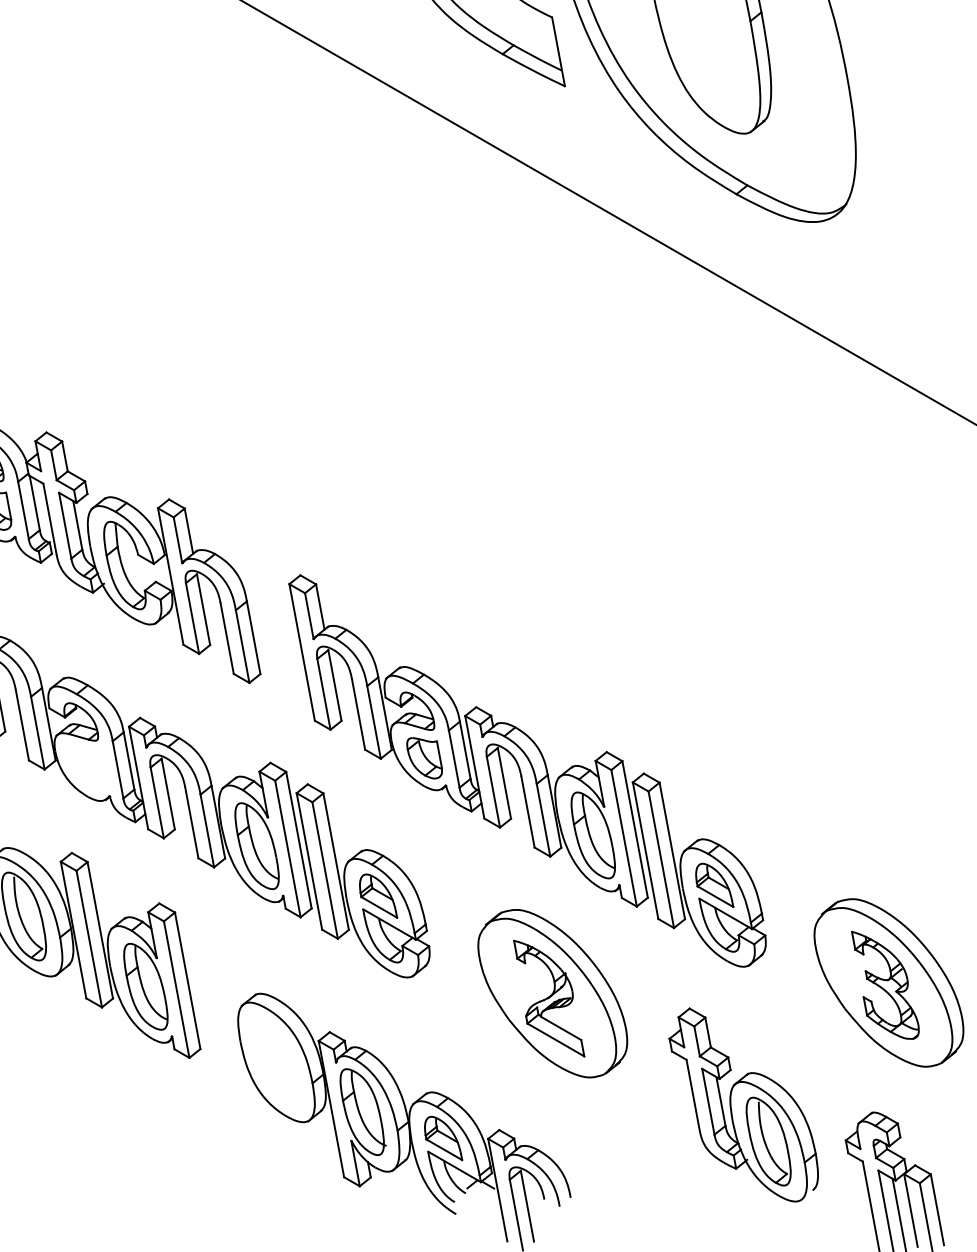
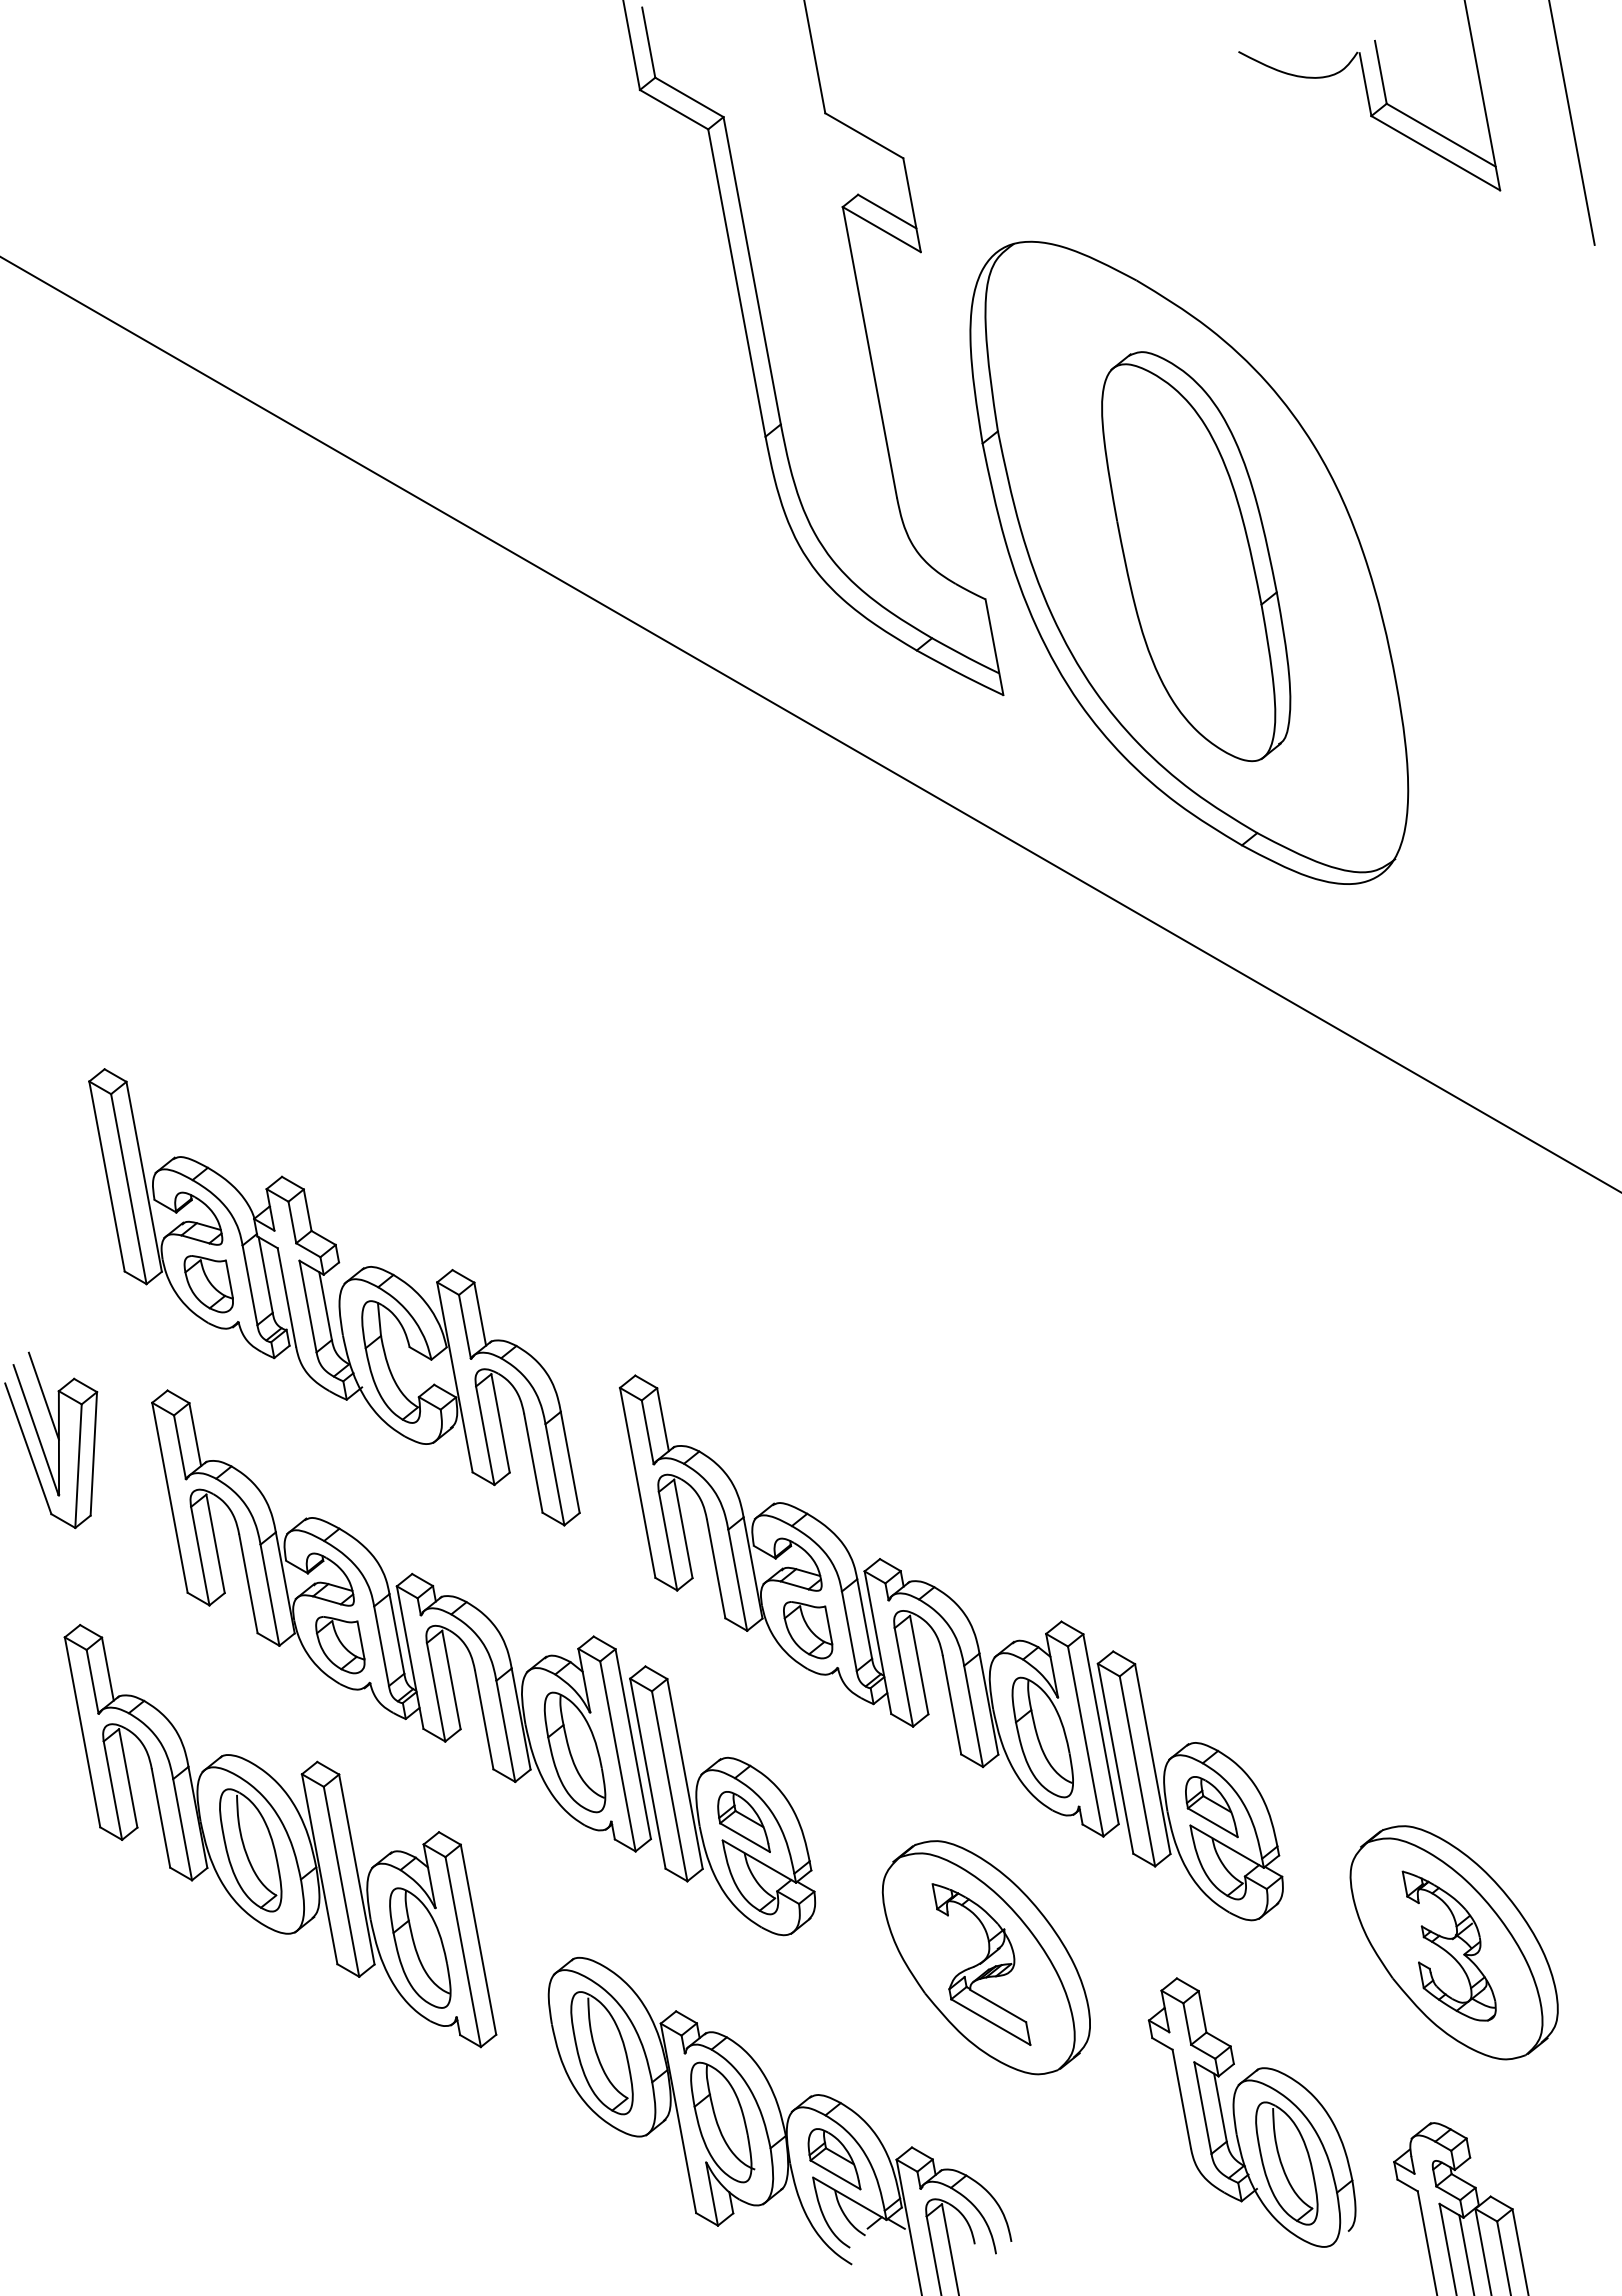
part: (88, 769) -> (340, 1645), added
part: (276, 1062) -> (601, 2053), added

